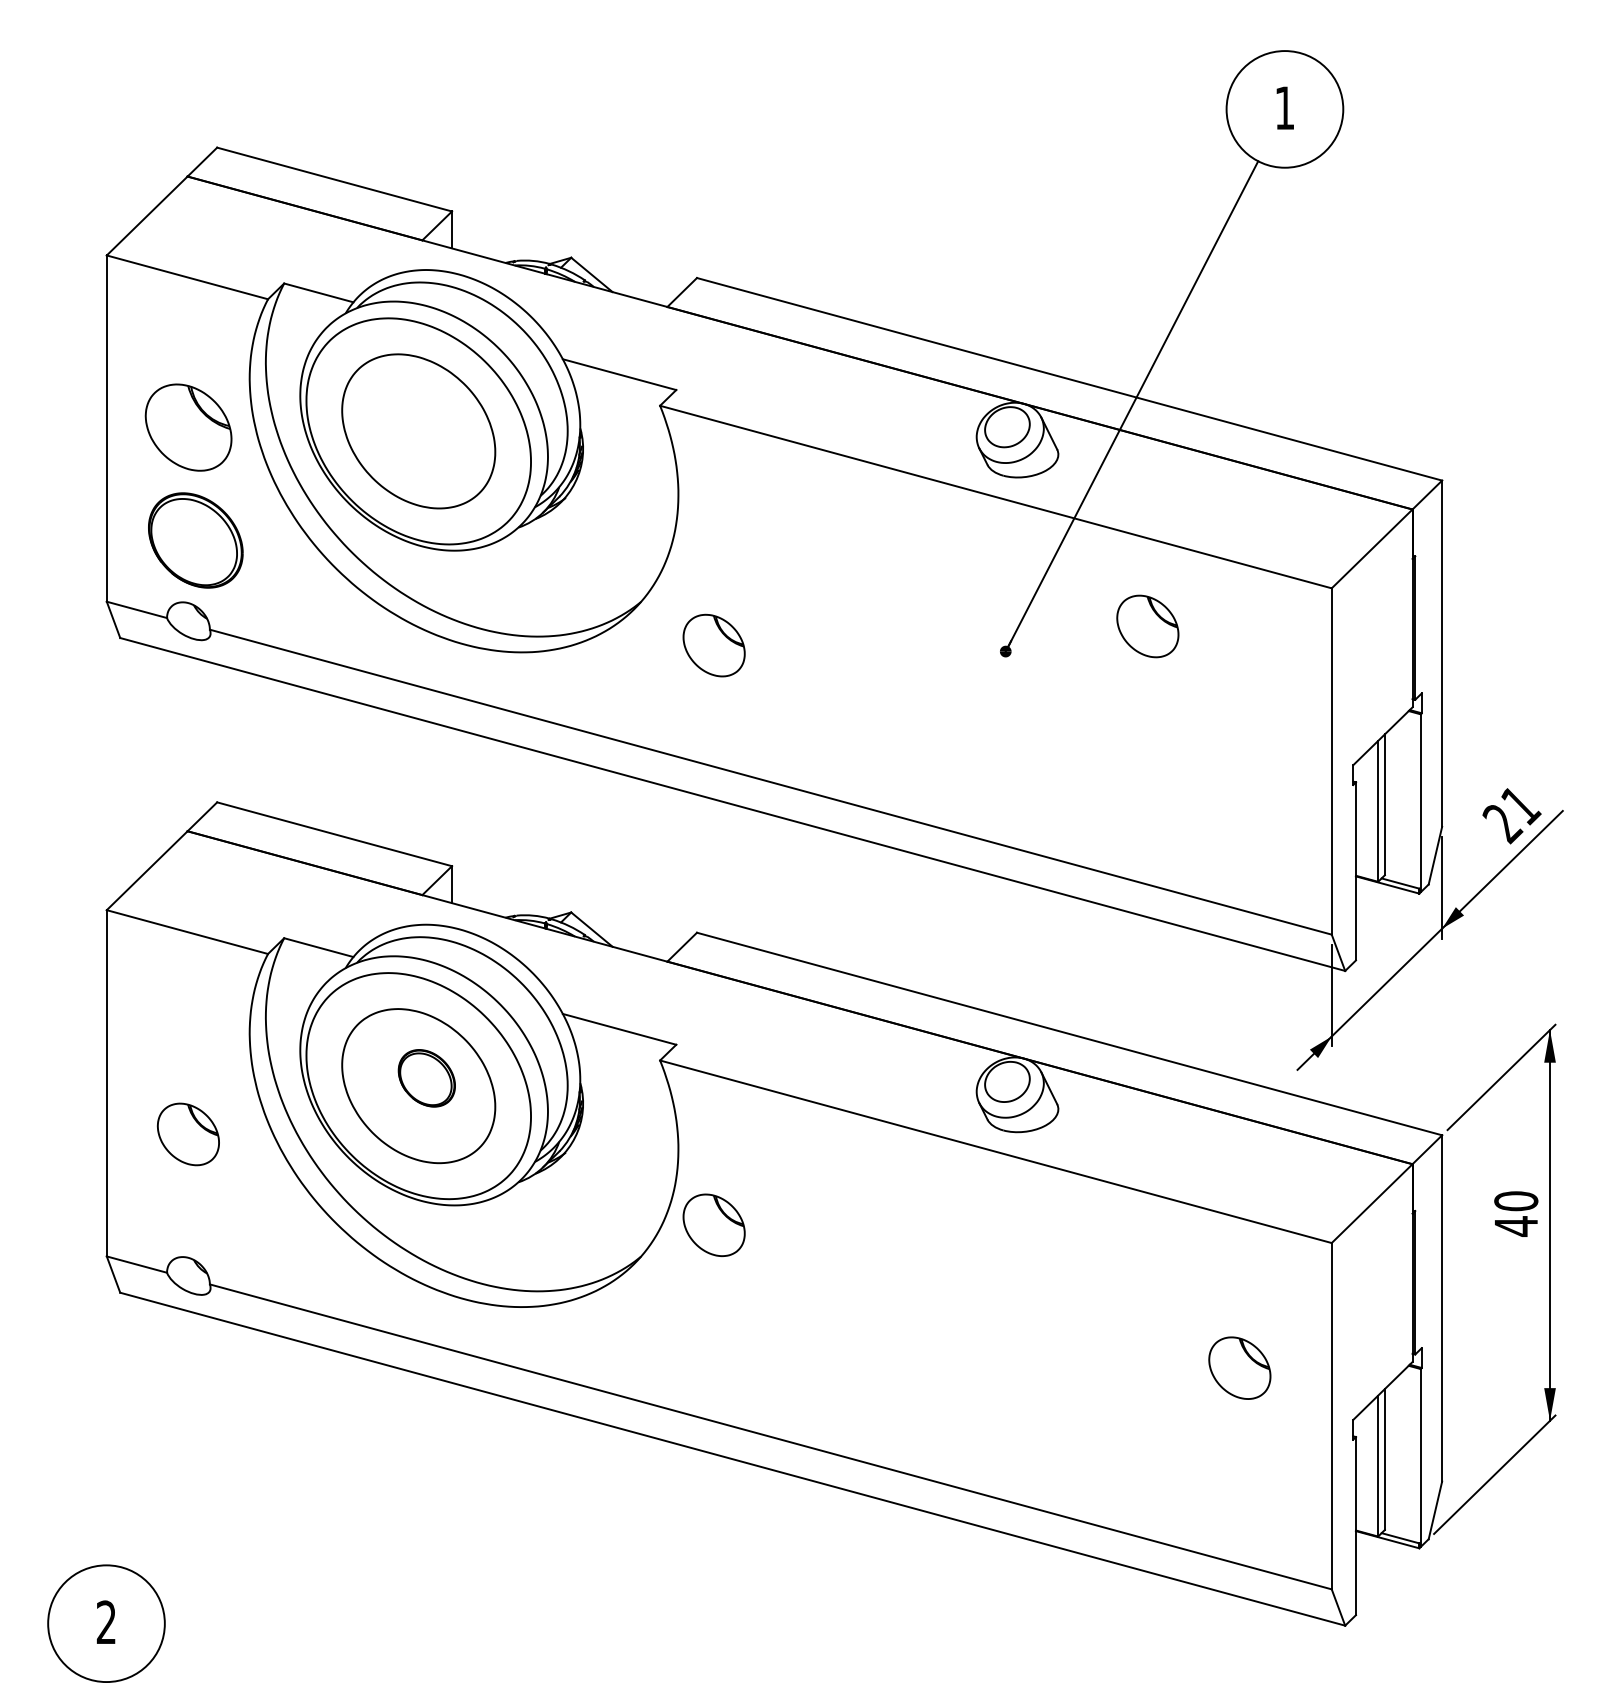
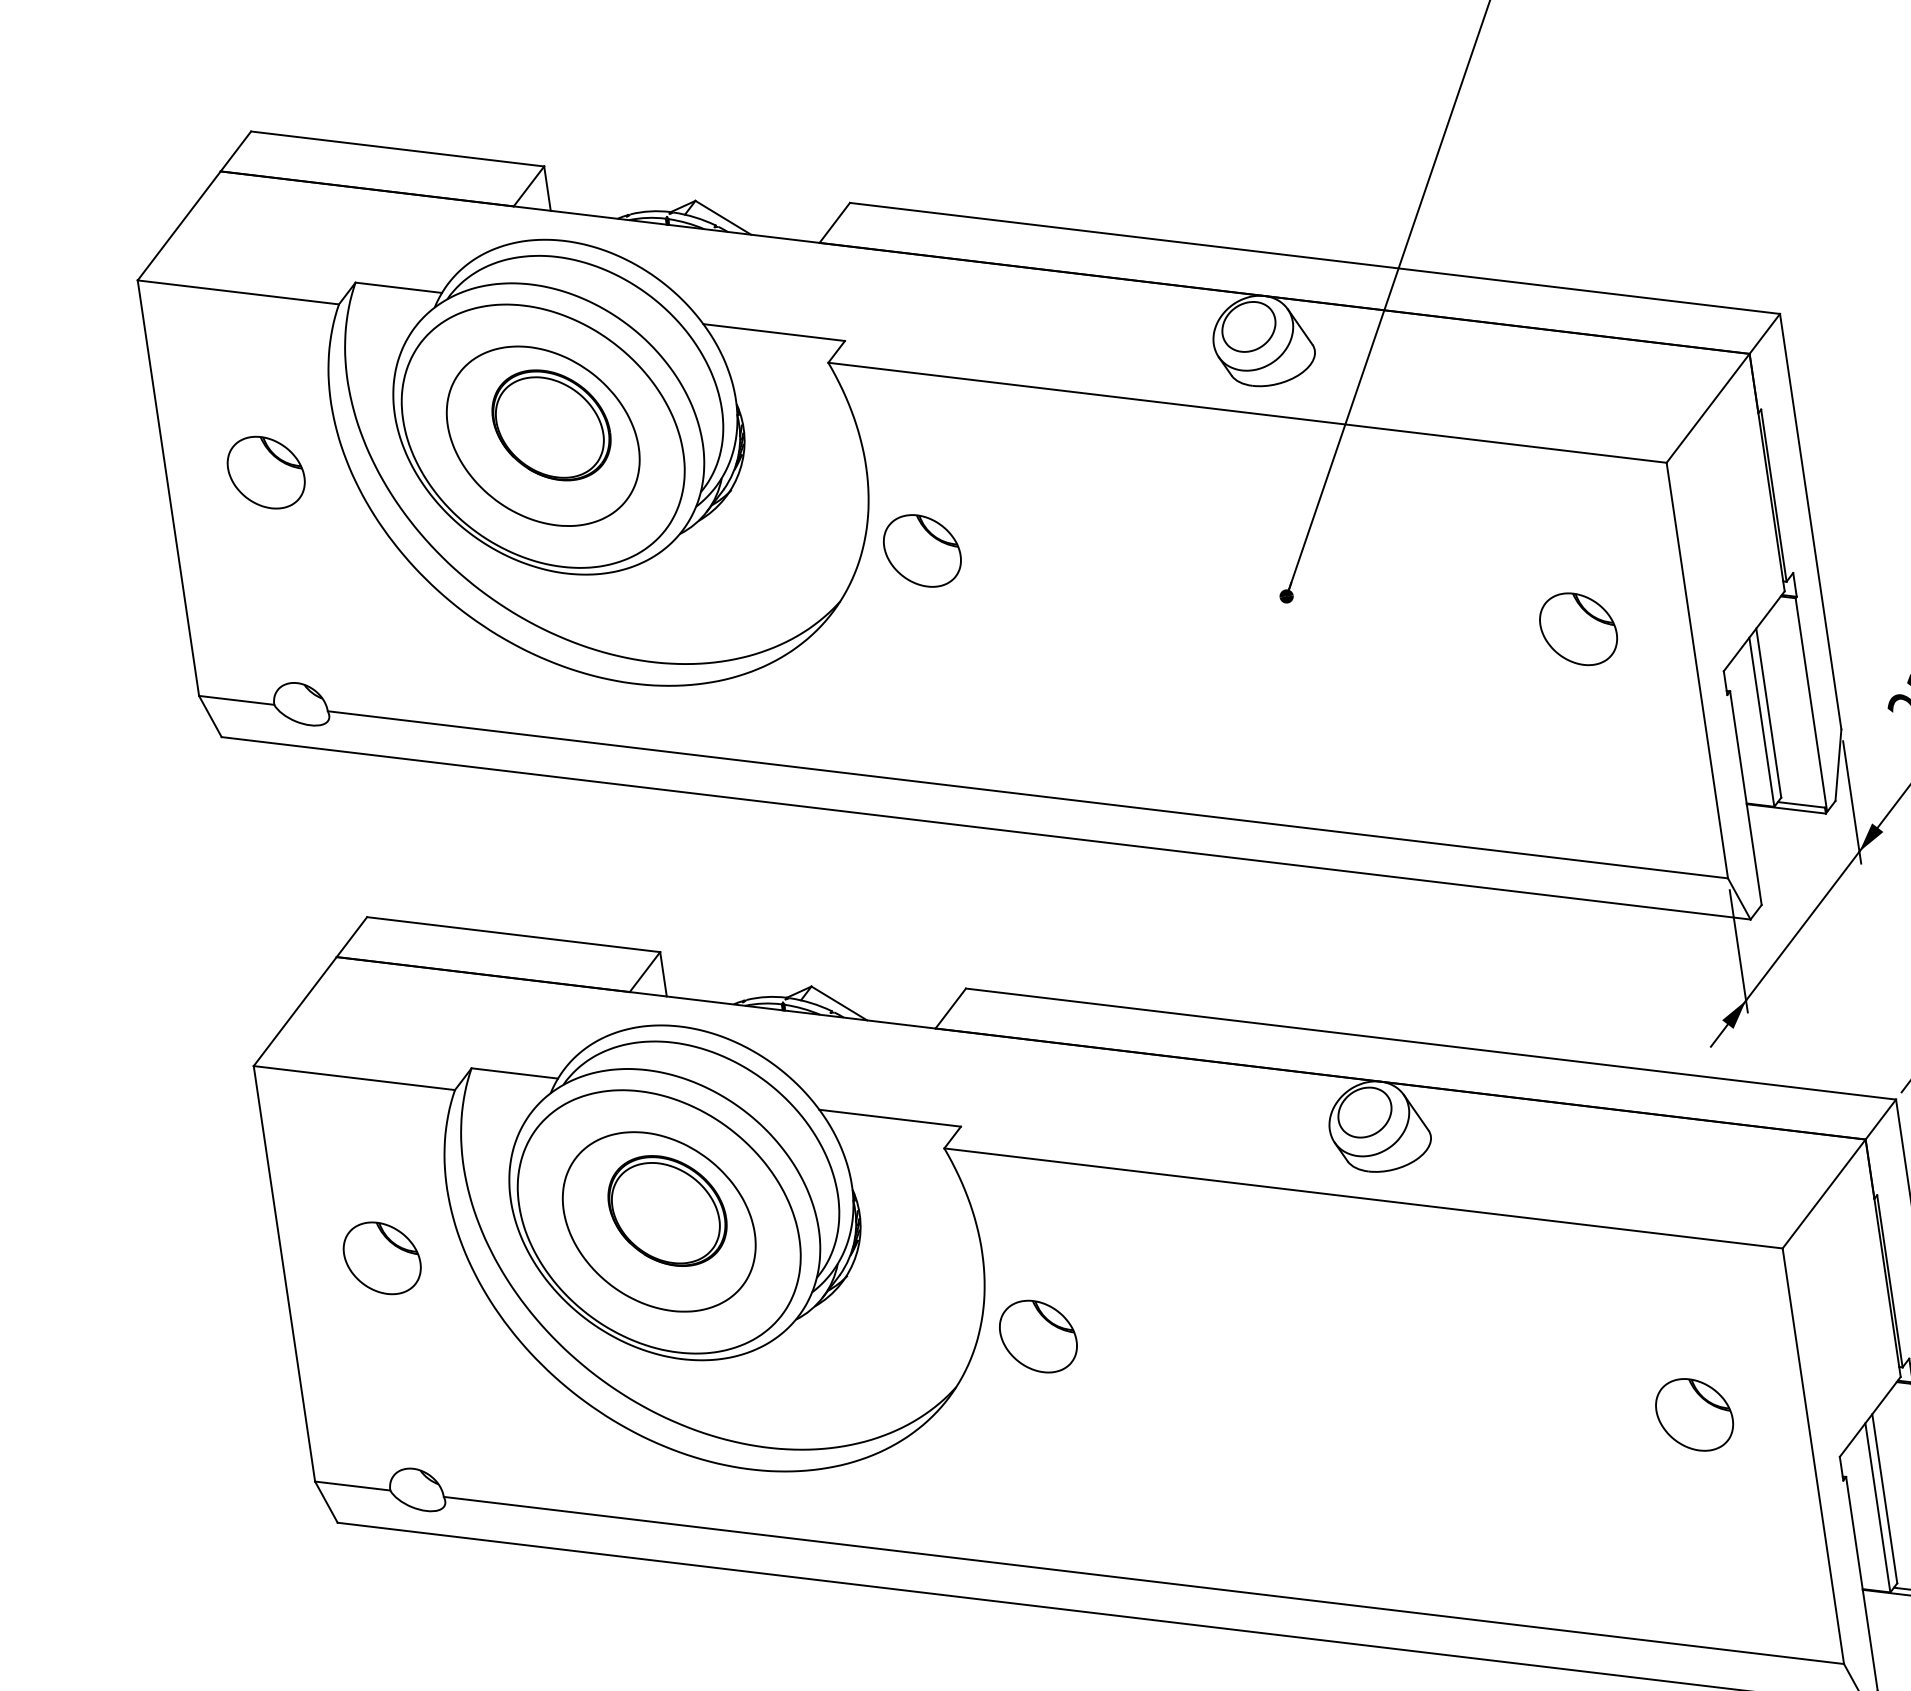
part: (187, 427) -> (265, 472), size x0.71
part: (195, 540) -> (551, 425), moved
part: (1147, 626) -> (1578, 629), moved
part: (713, 645) -> (921, 550), moved
part: (426, 1078) -> (667, 1211), size x1.67
part: (187, 1134) -> (381, 1258), moved

